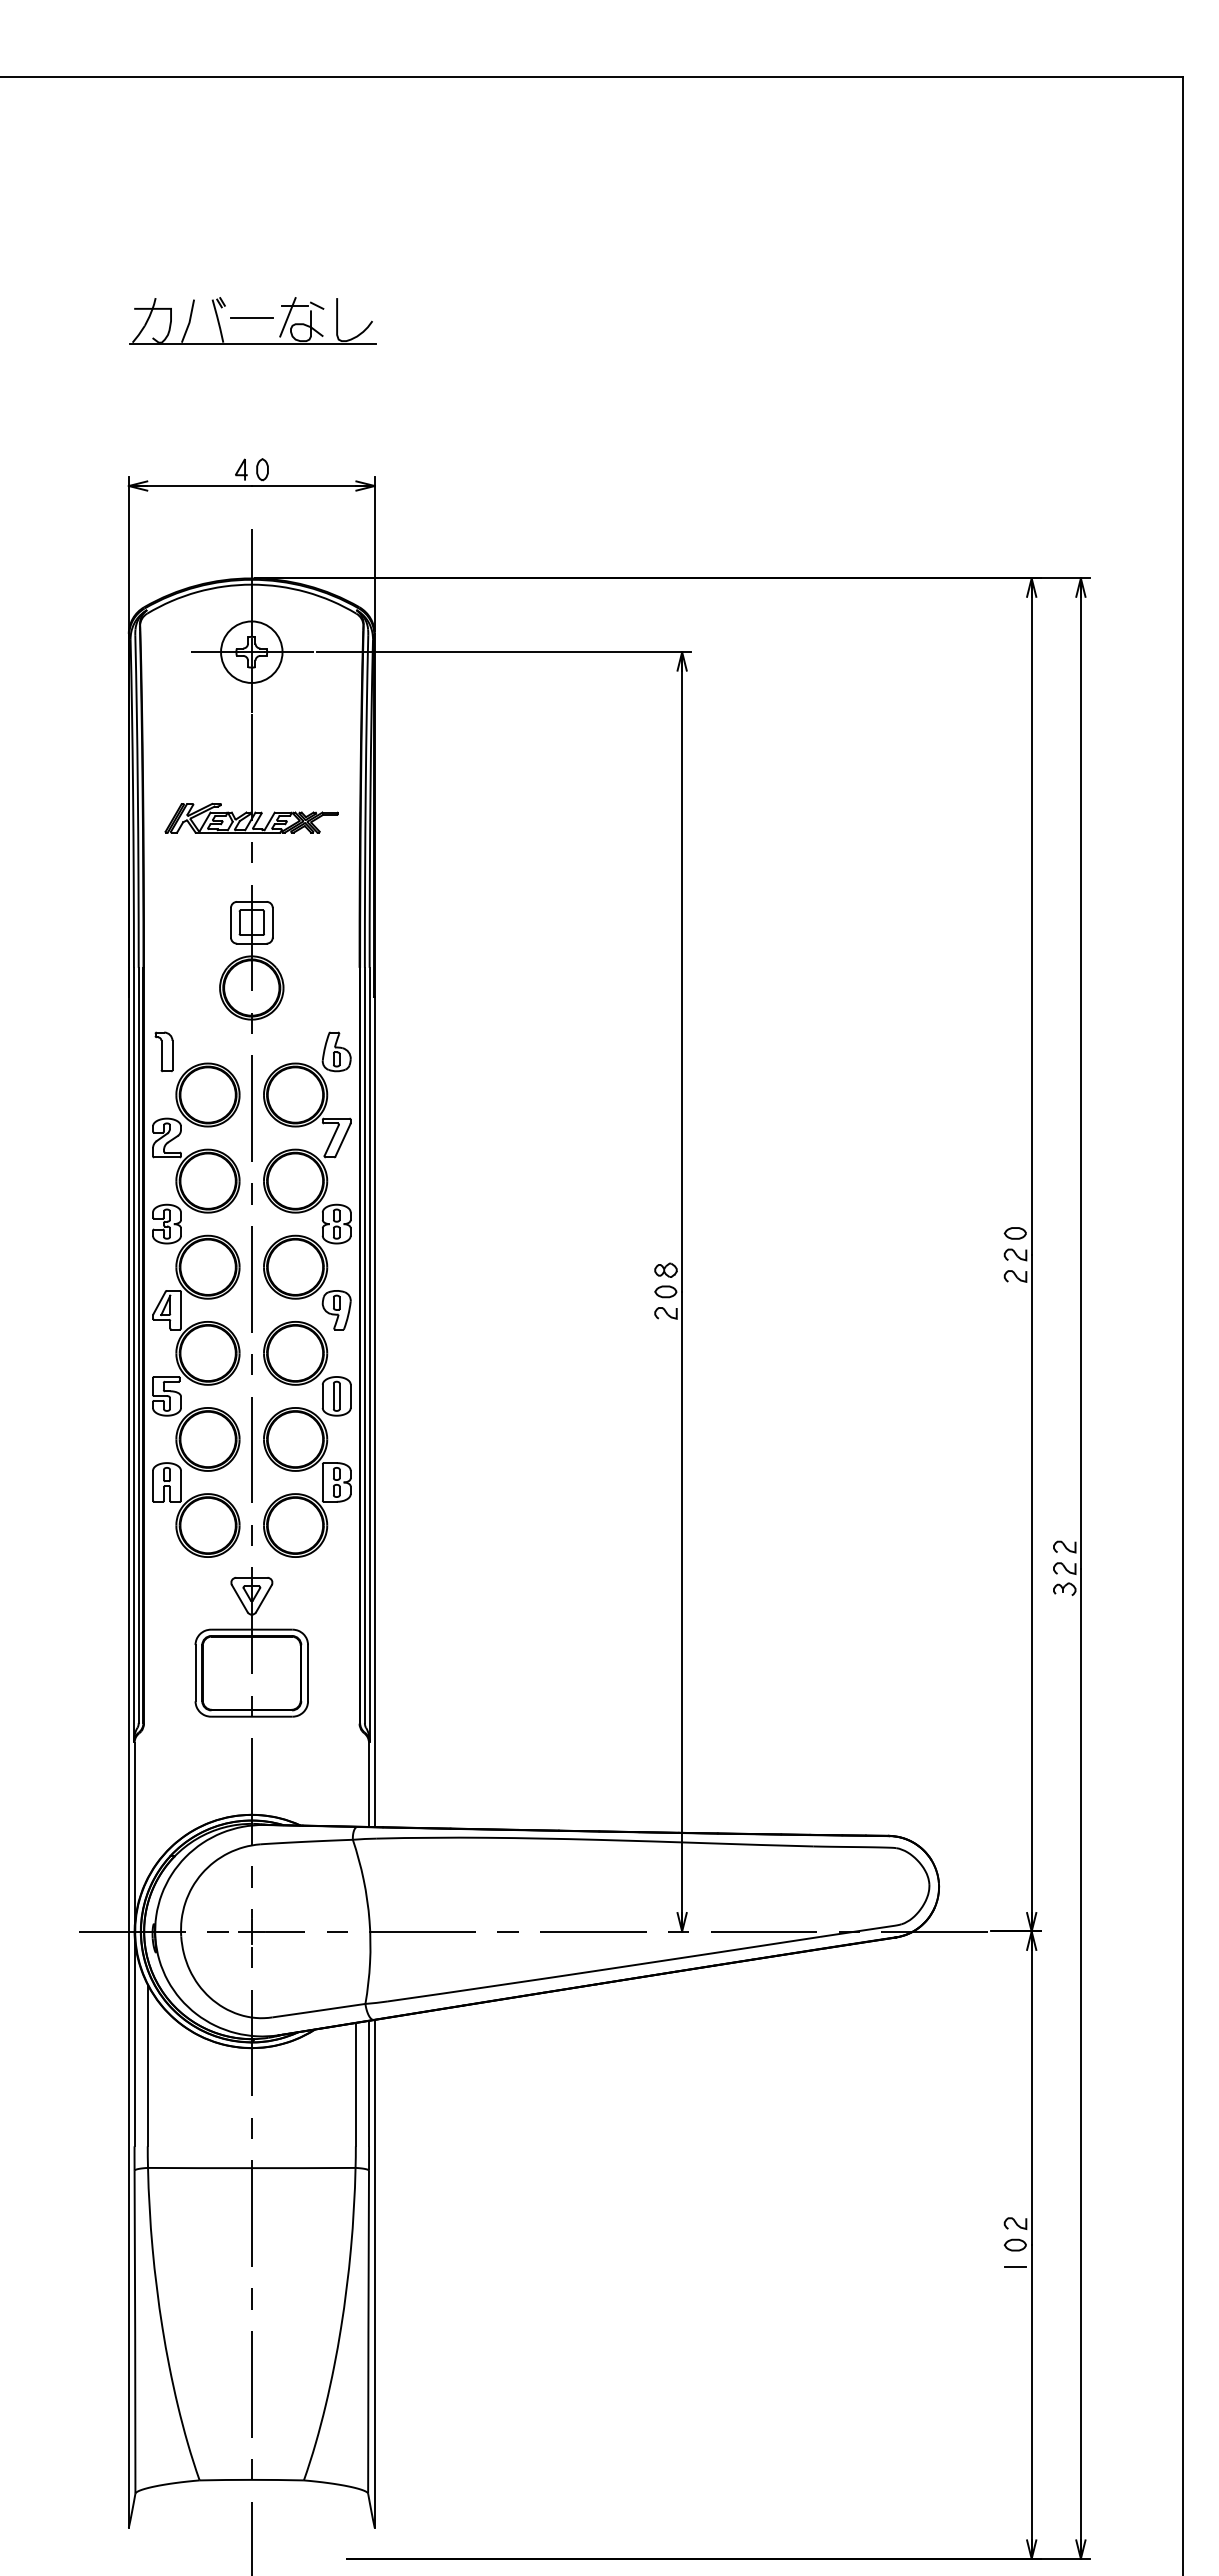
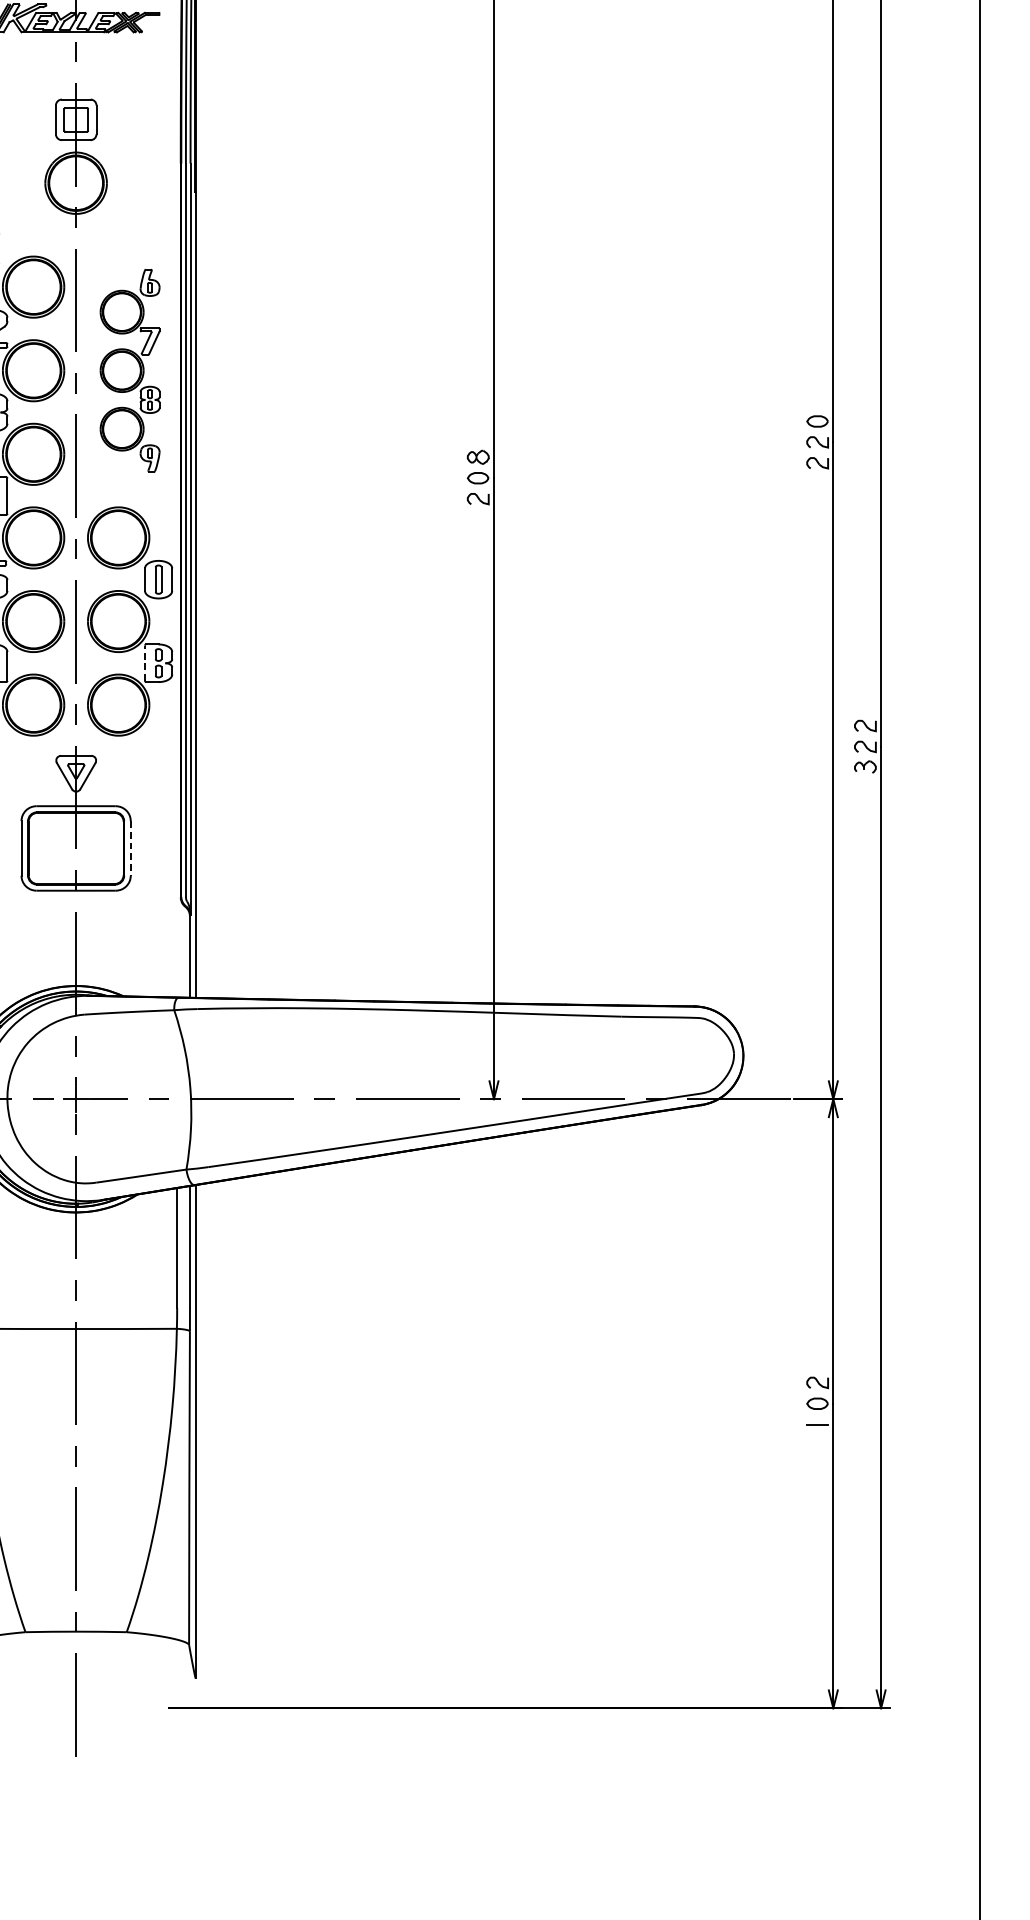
part: (307, 1180) -> (130, 370), size x0.7
line: (322, 1481) -> (144, 662), solid -> dashed
line: (308, 1673) -> (131, 848), solid -> dashed

